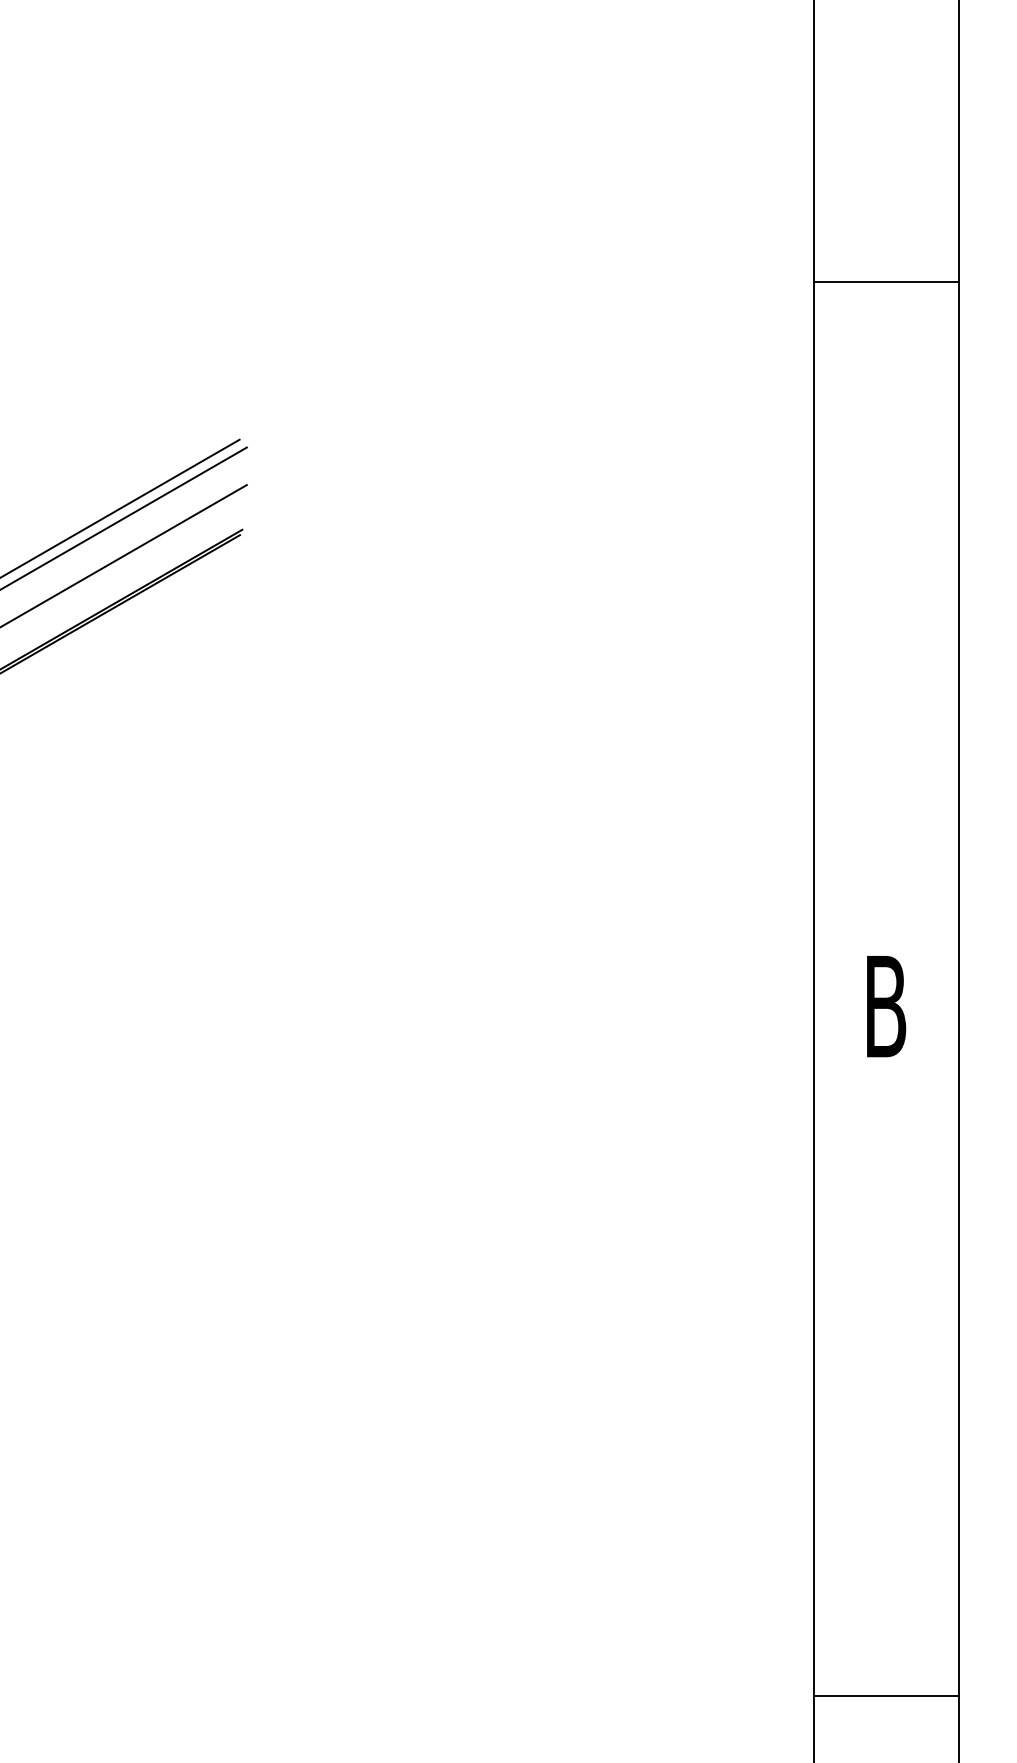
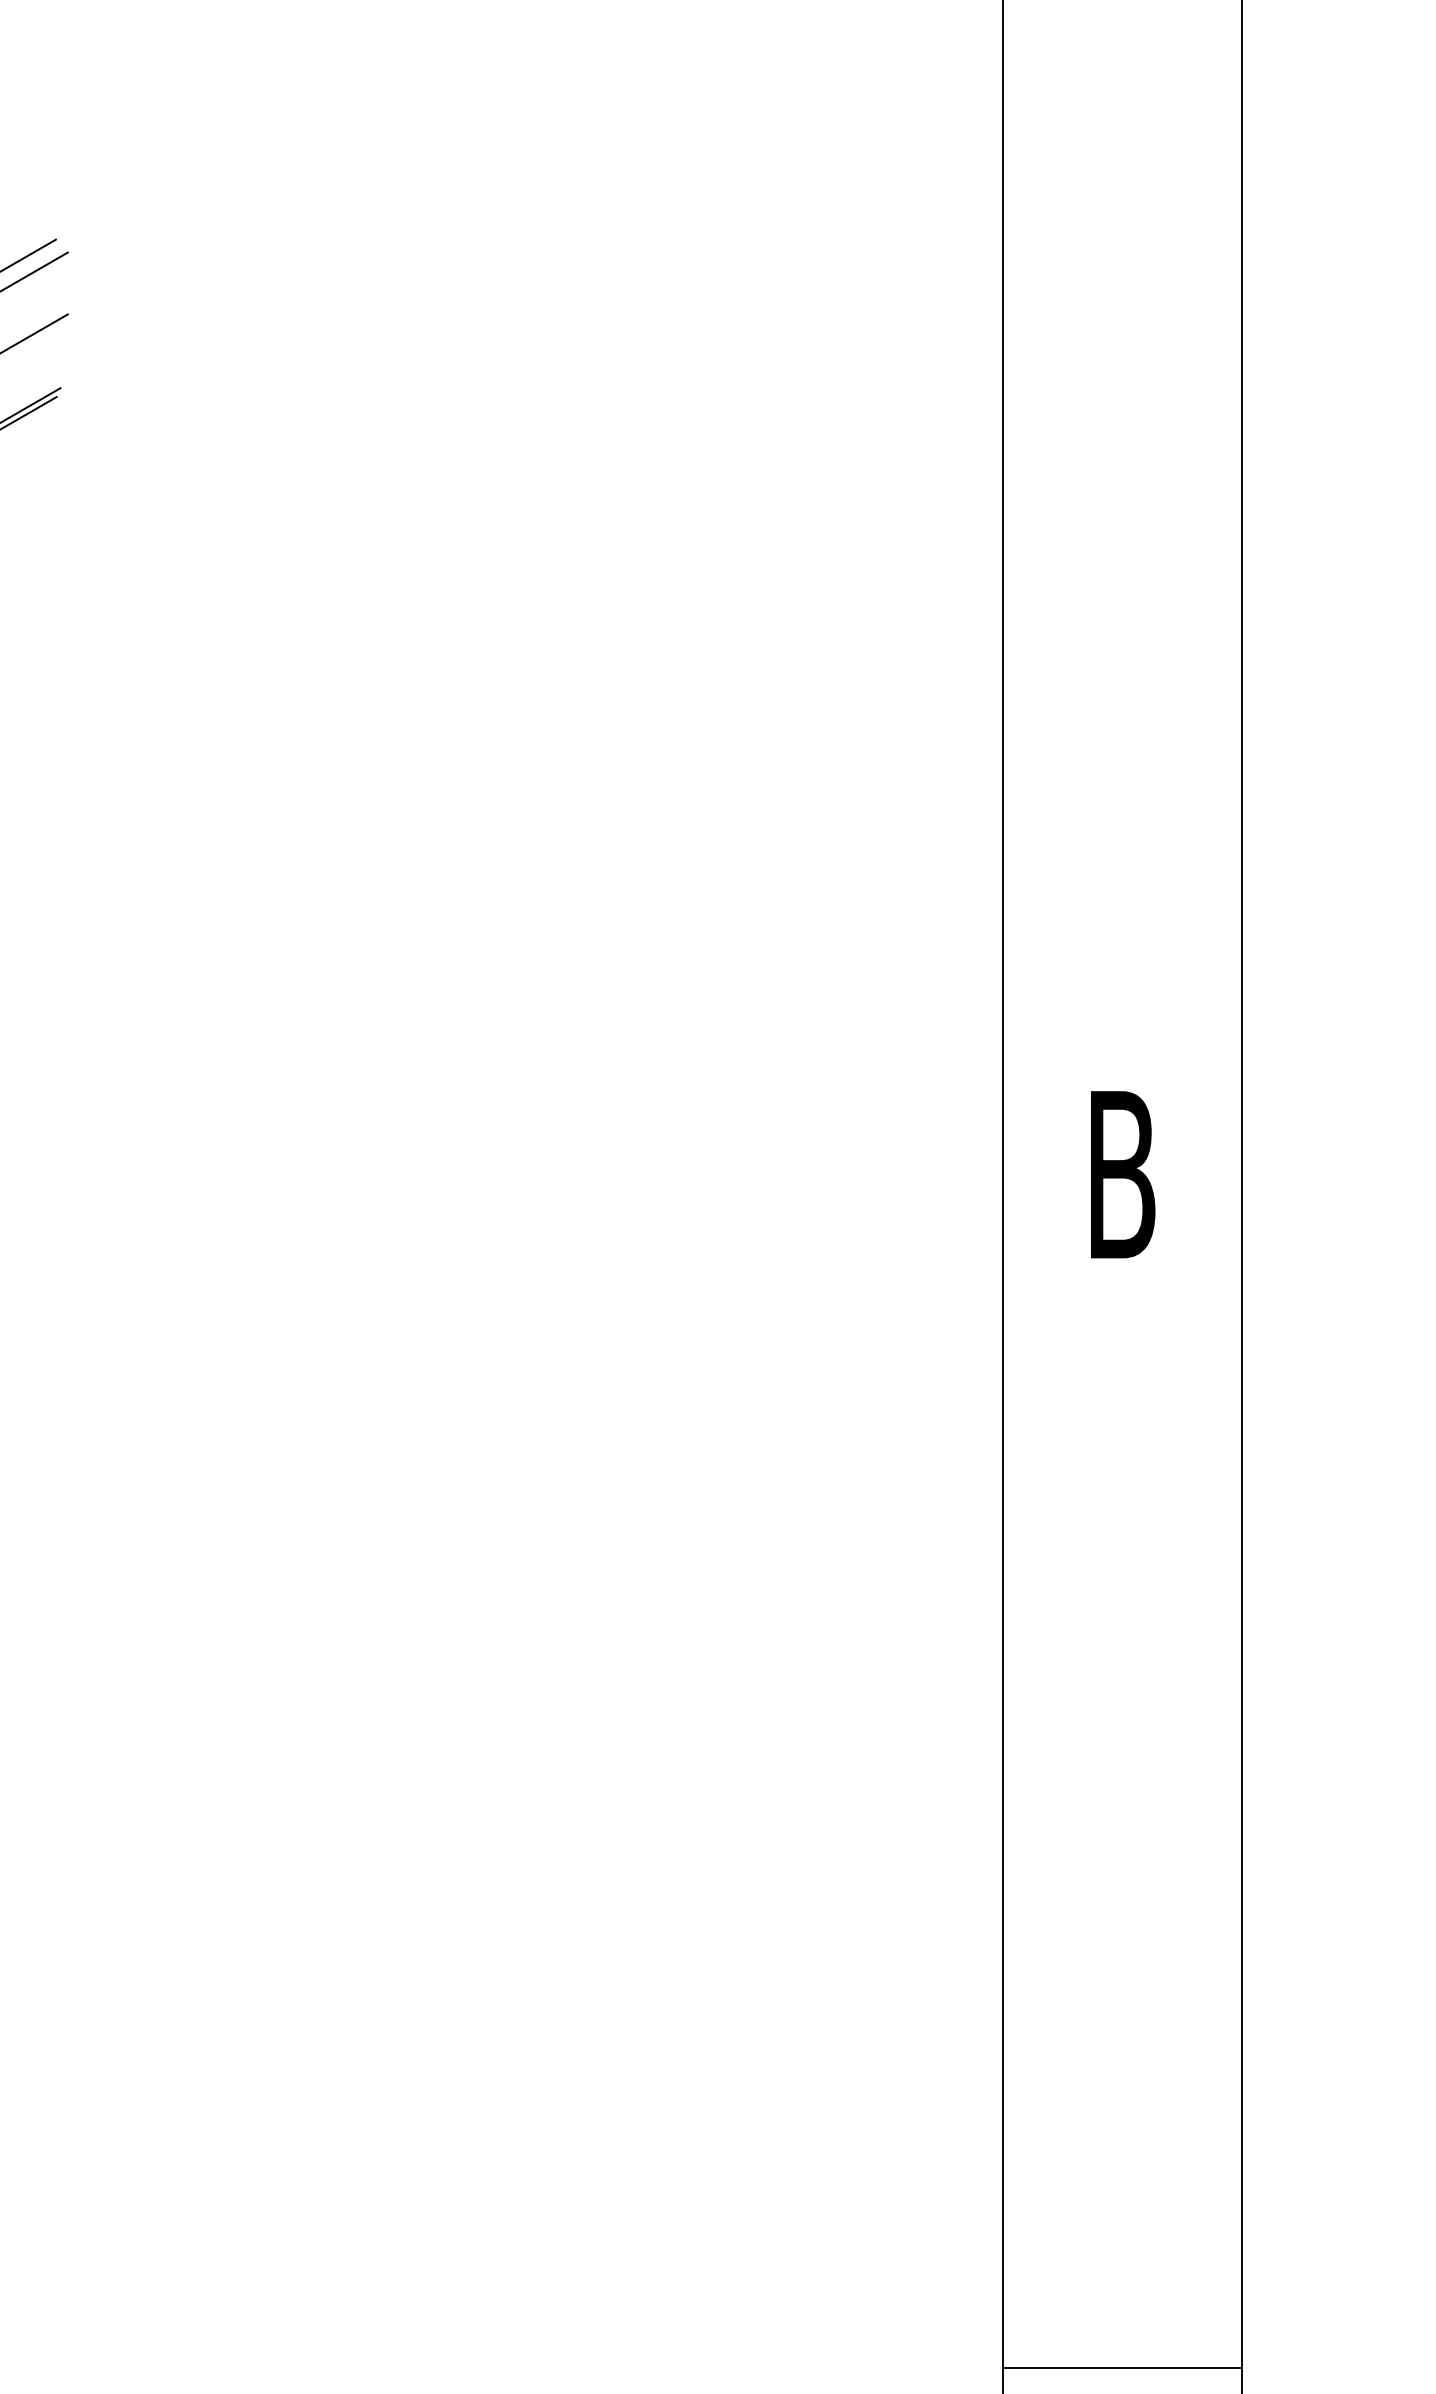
line: (885, 1696) -> (1121, 2368), moved

